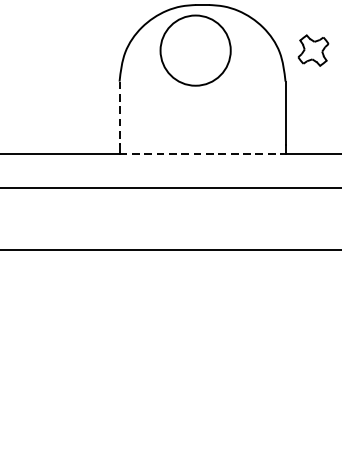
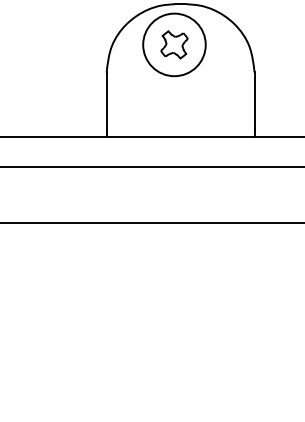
part: (313, 50) -> (174, 44), moved
line: (119, 114) -> (106, 101), dashed -> solid
line: (202, 154) -> (180, 137), dashed -> solid

